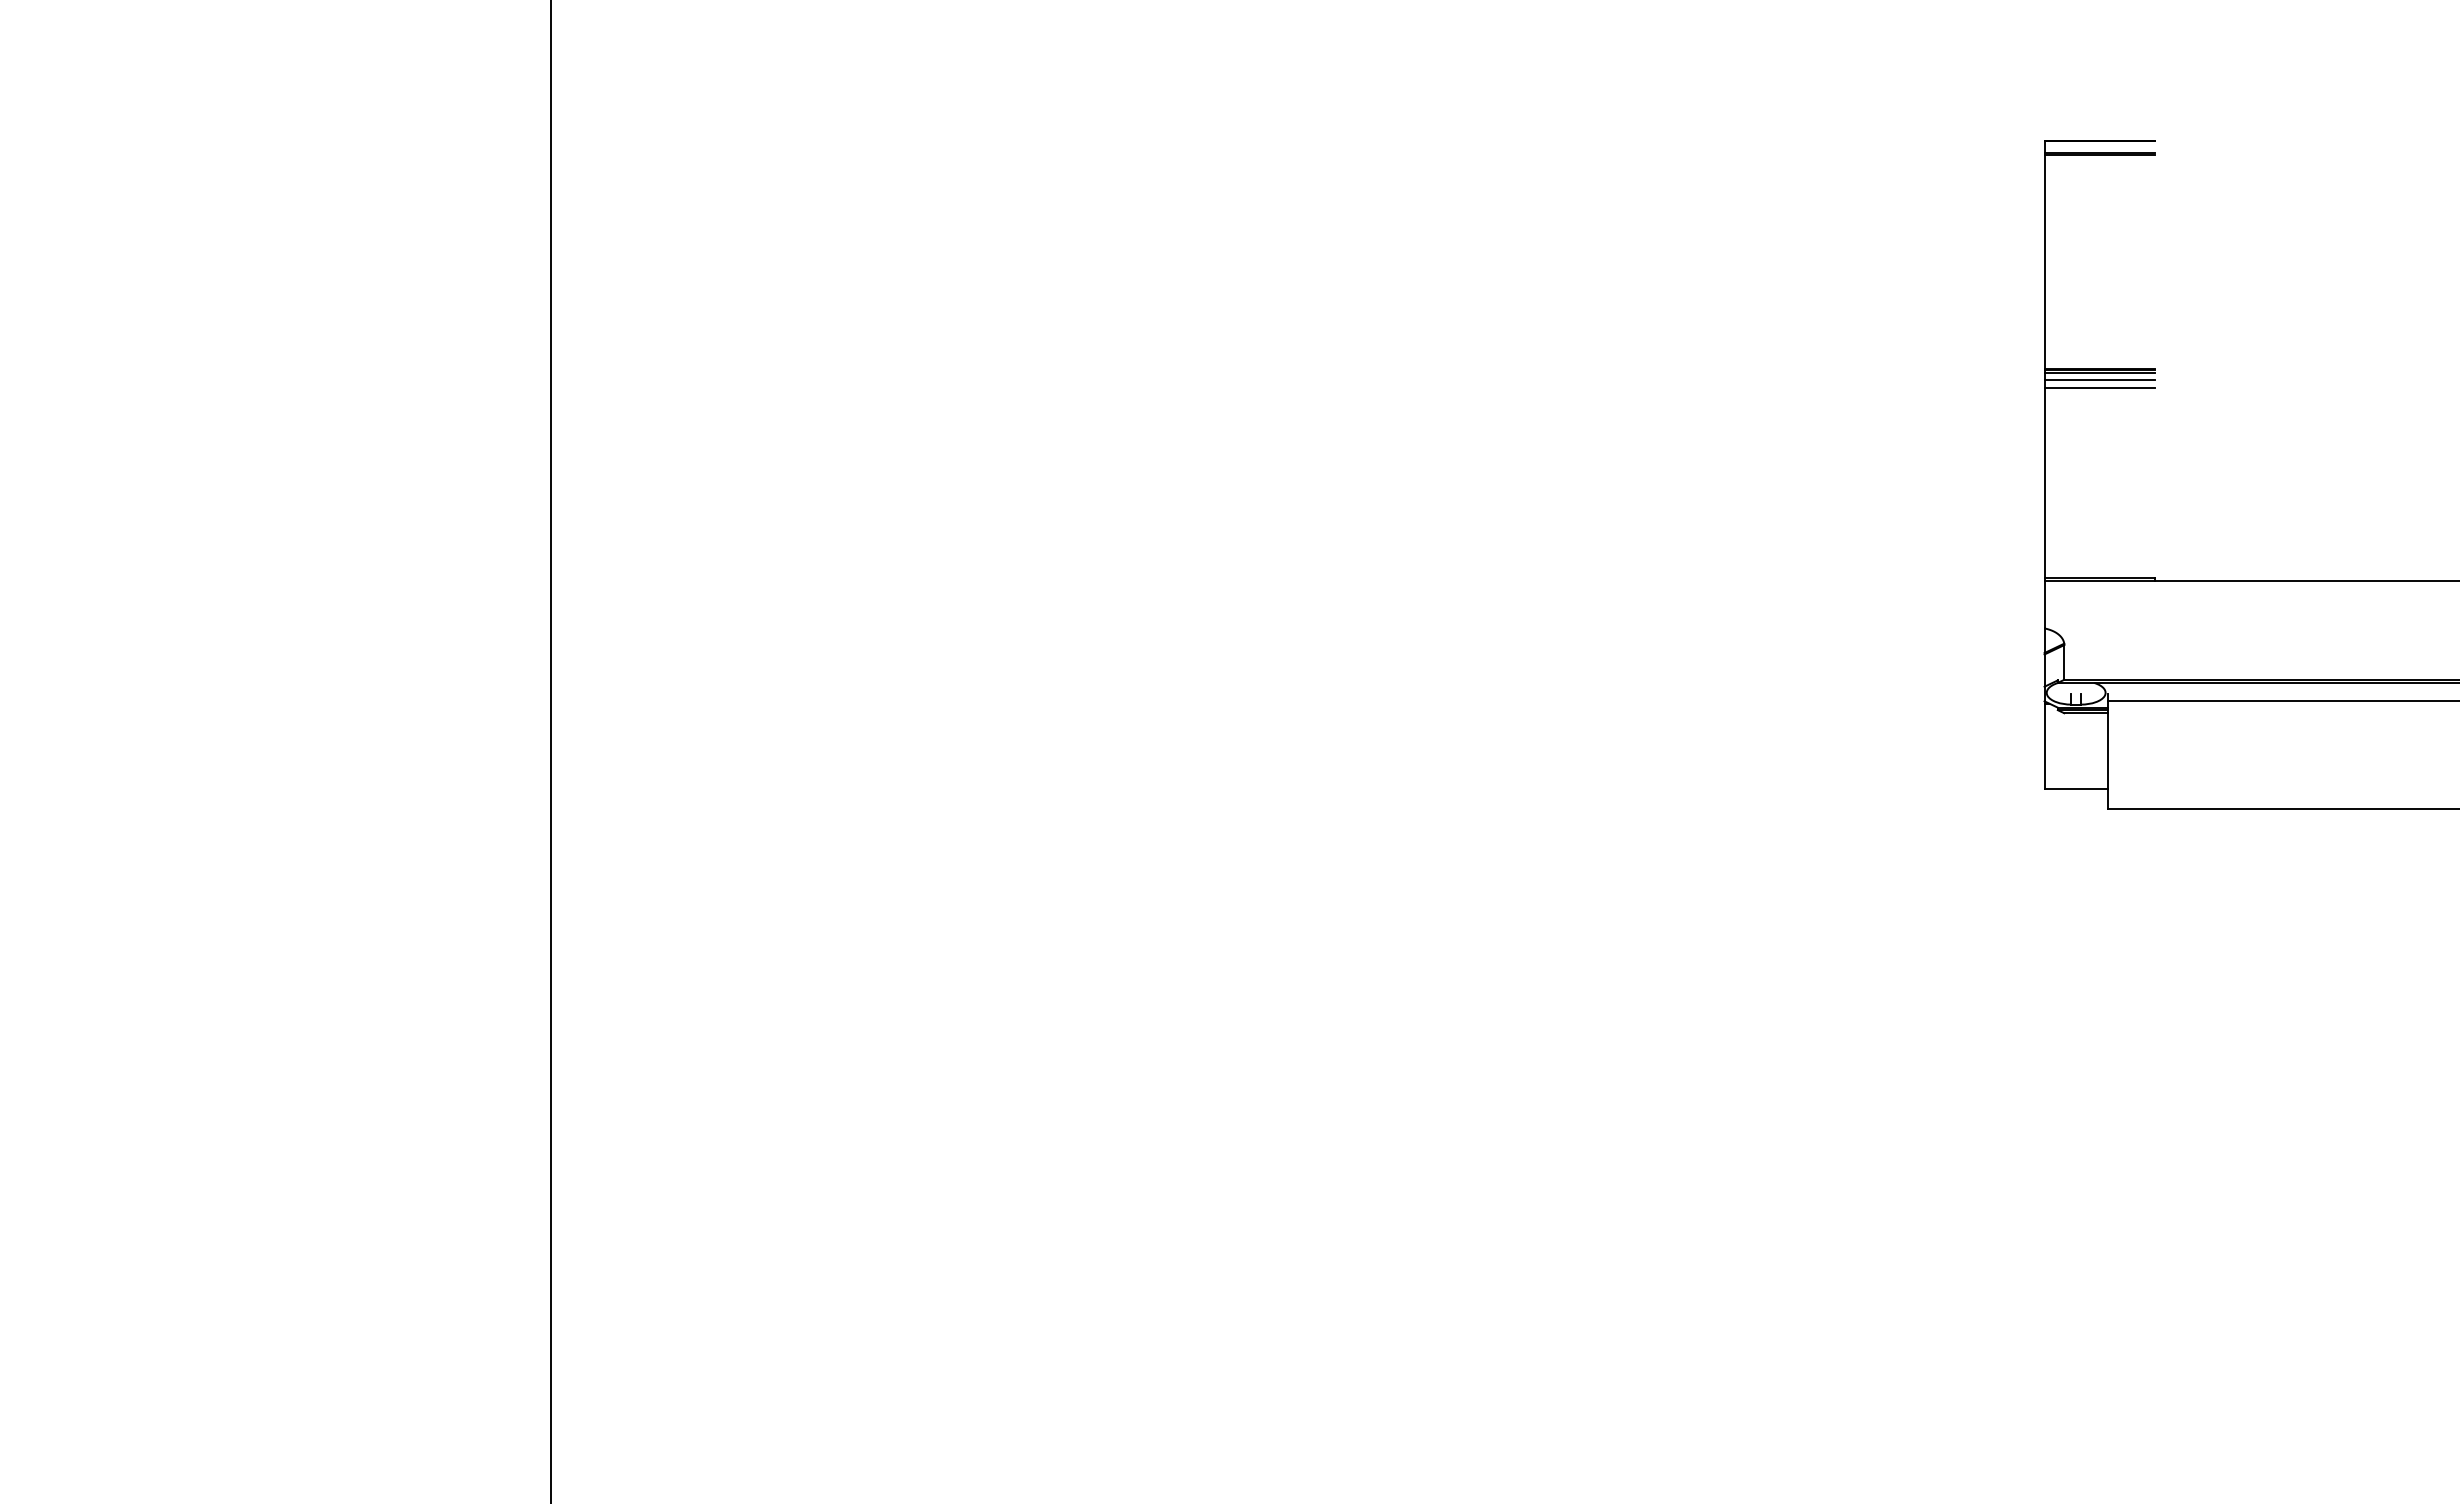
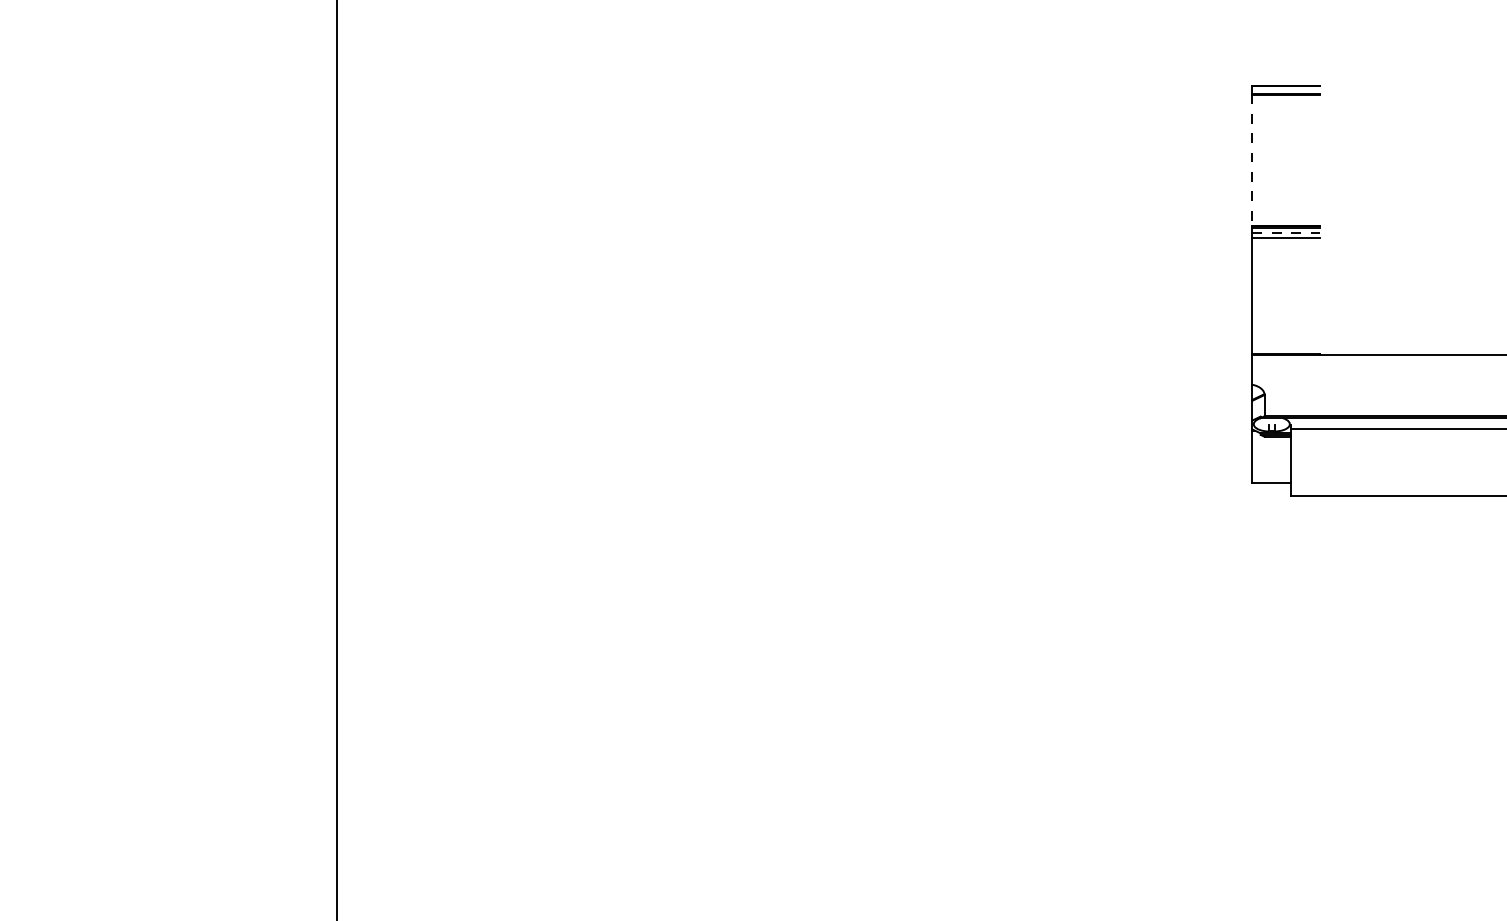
line: (2044, 262) -> (1252, 160), solid -> dashed
line: (2100, 379) -> (1286, 232), solid -> dashed

